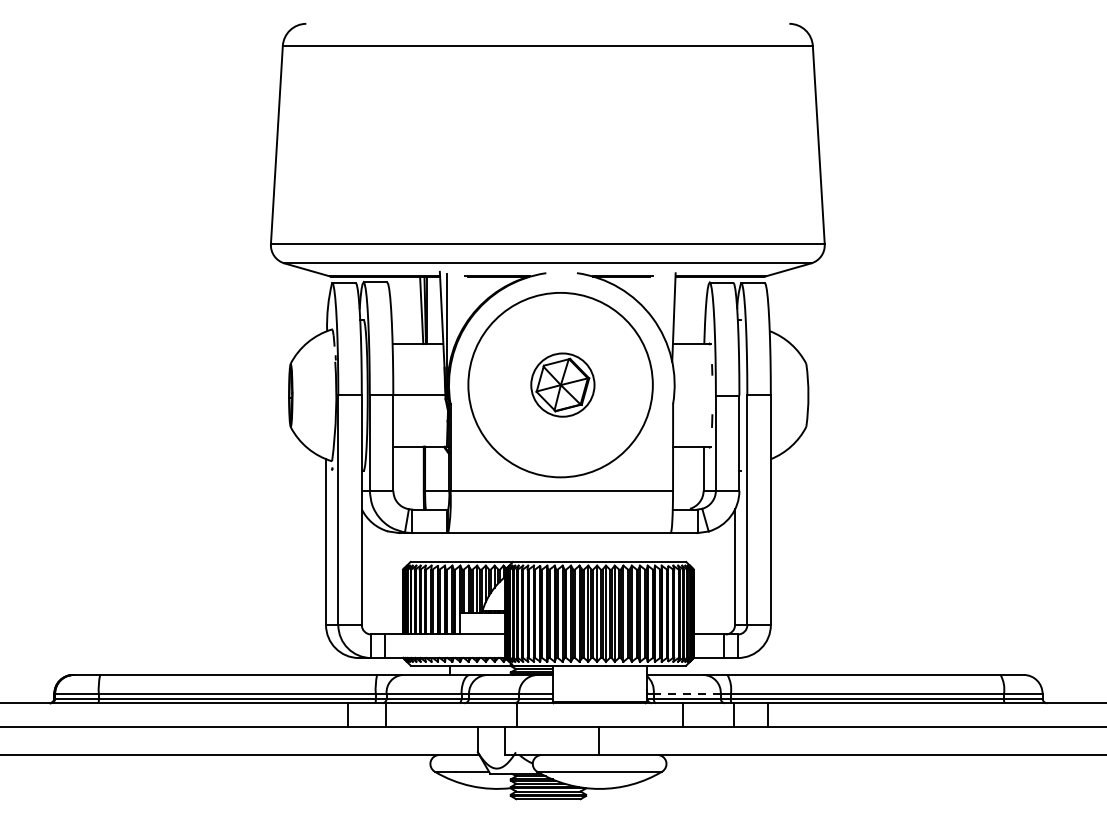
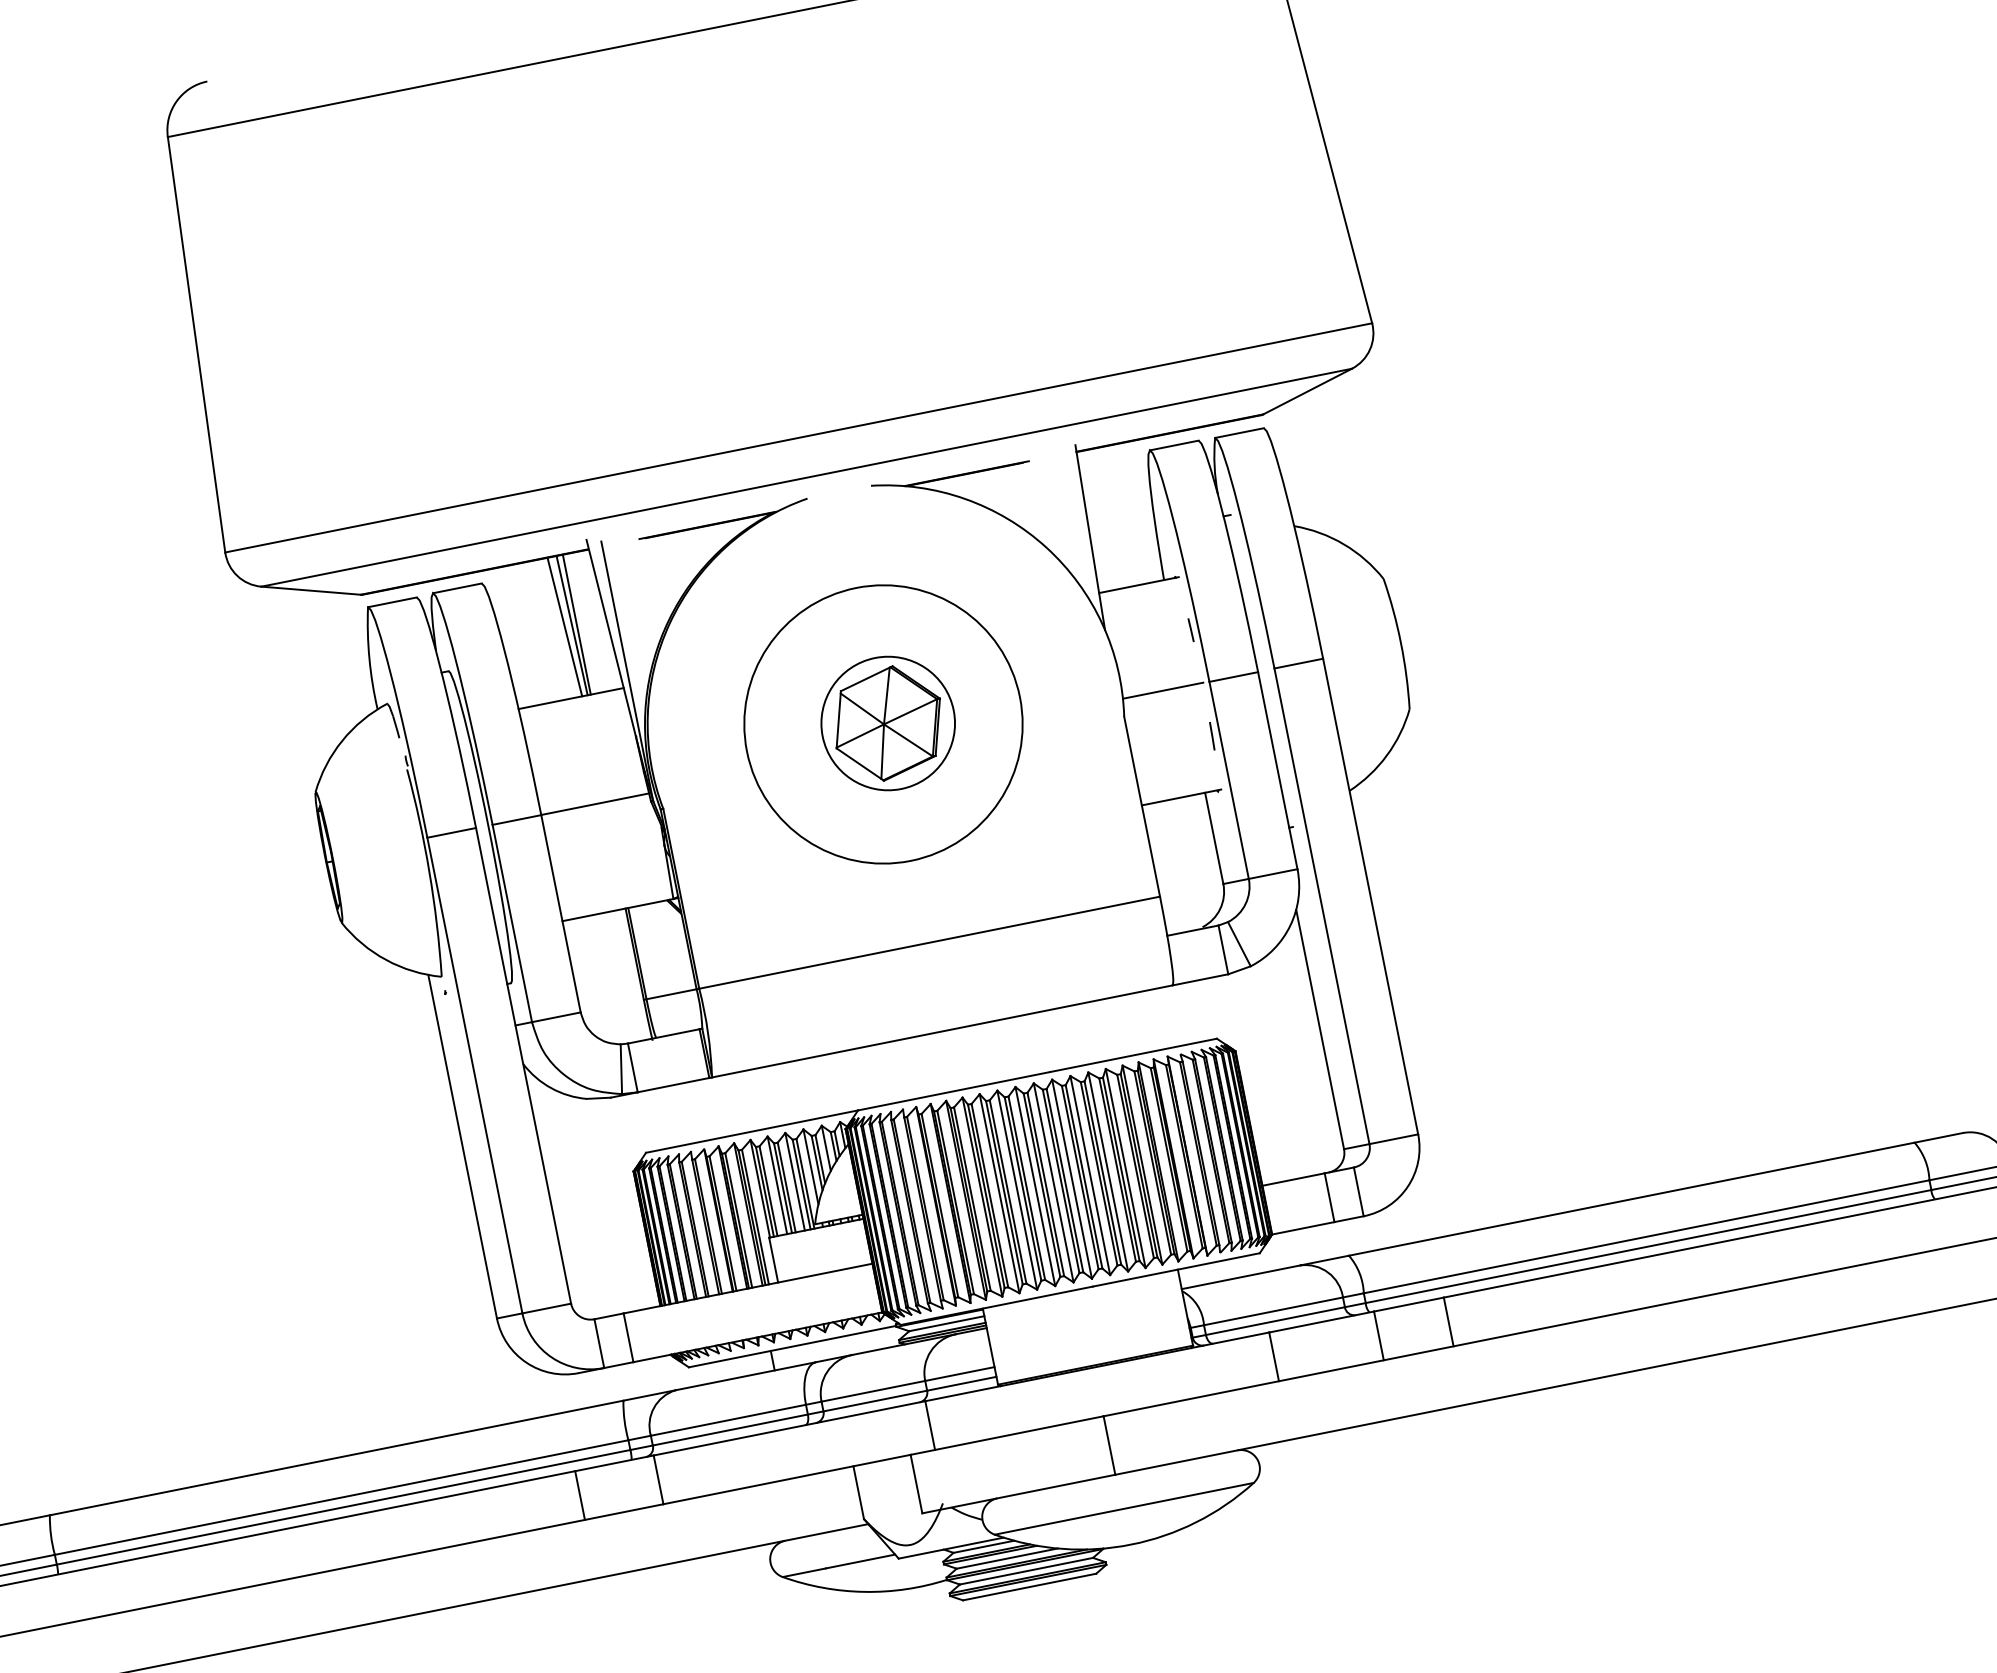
circle: (560, 385) -> (883, 725), size x0.71
line: (693, 395) -> (1162, 690), added
line: (687, 693) -> (1273, 1310), dashed -> solid

